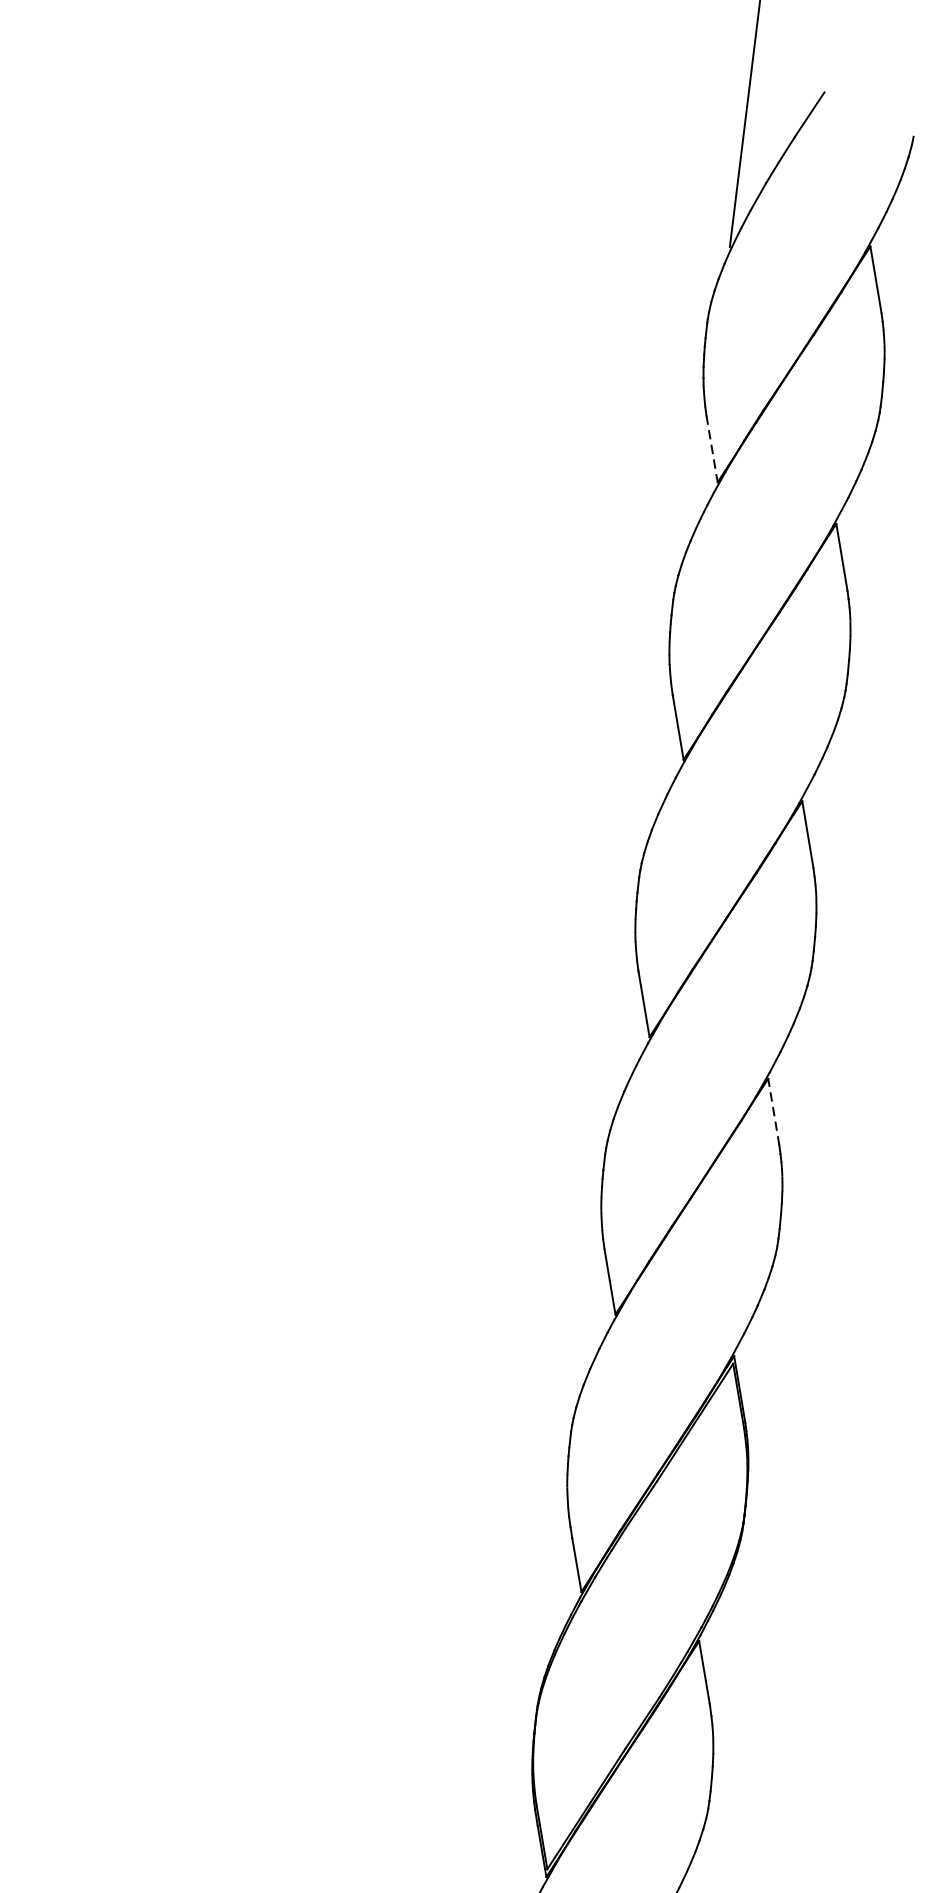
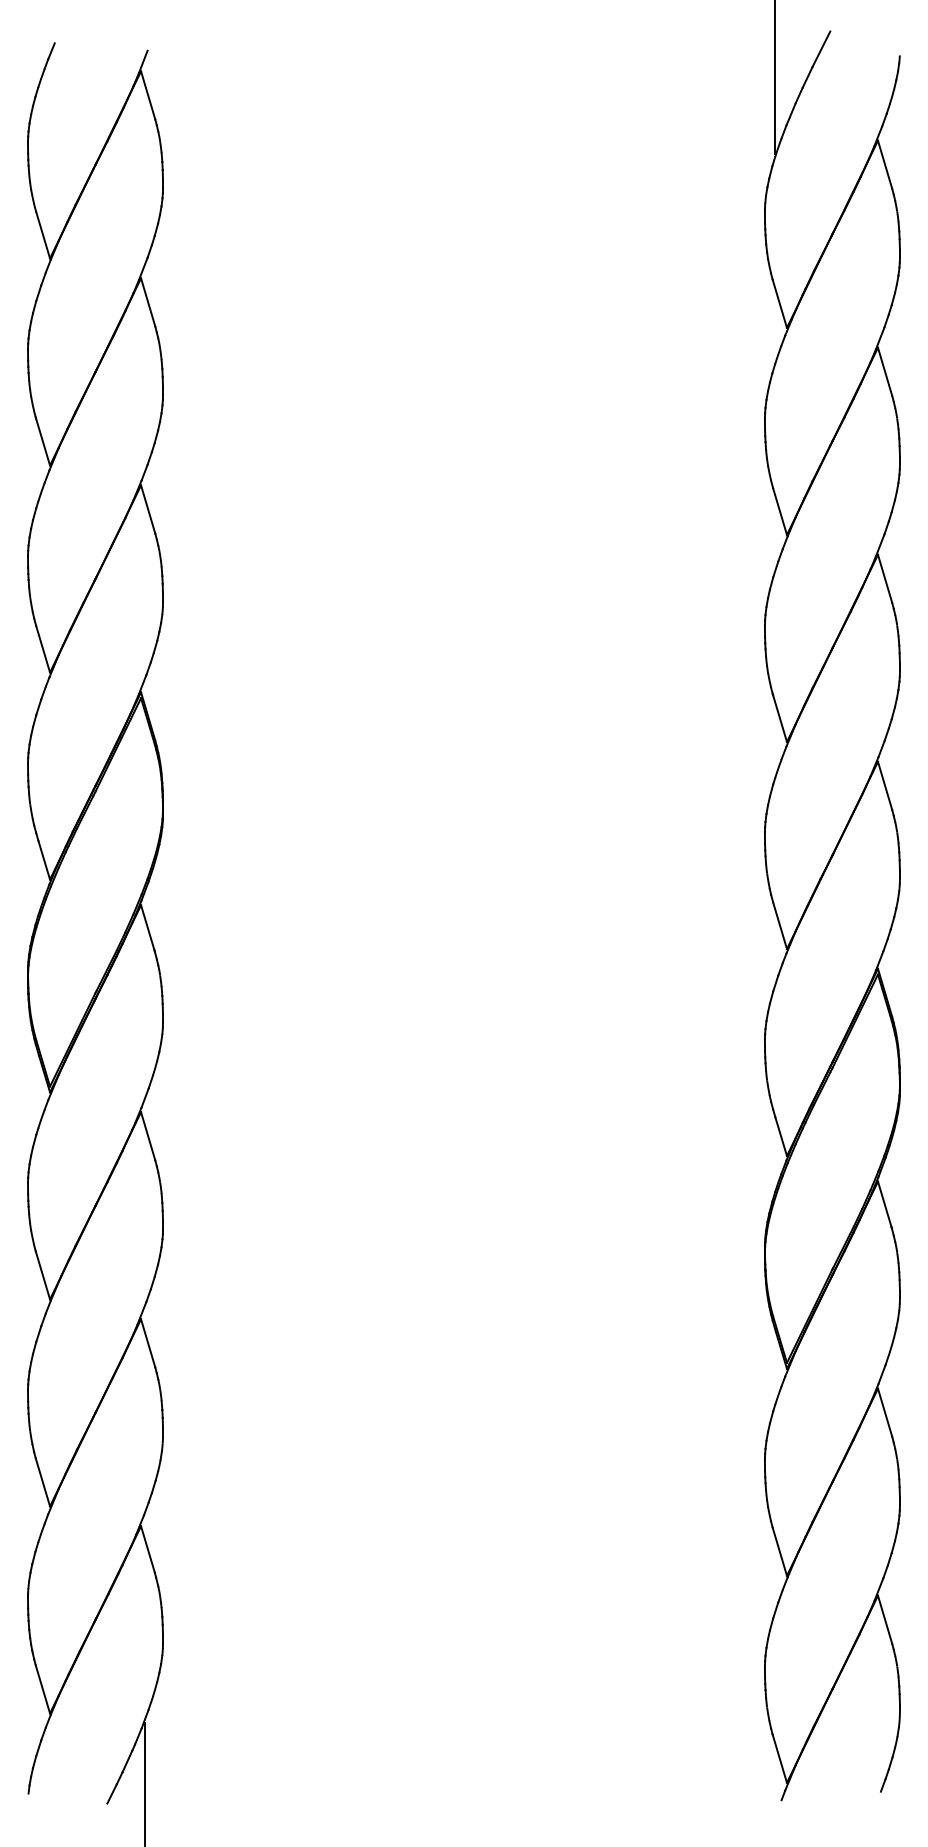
line: (711, 449) -> (779, 304), dashed -> solid
line: (773, 1111) -> (884, 785), dashed -> solid

